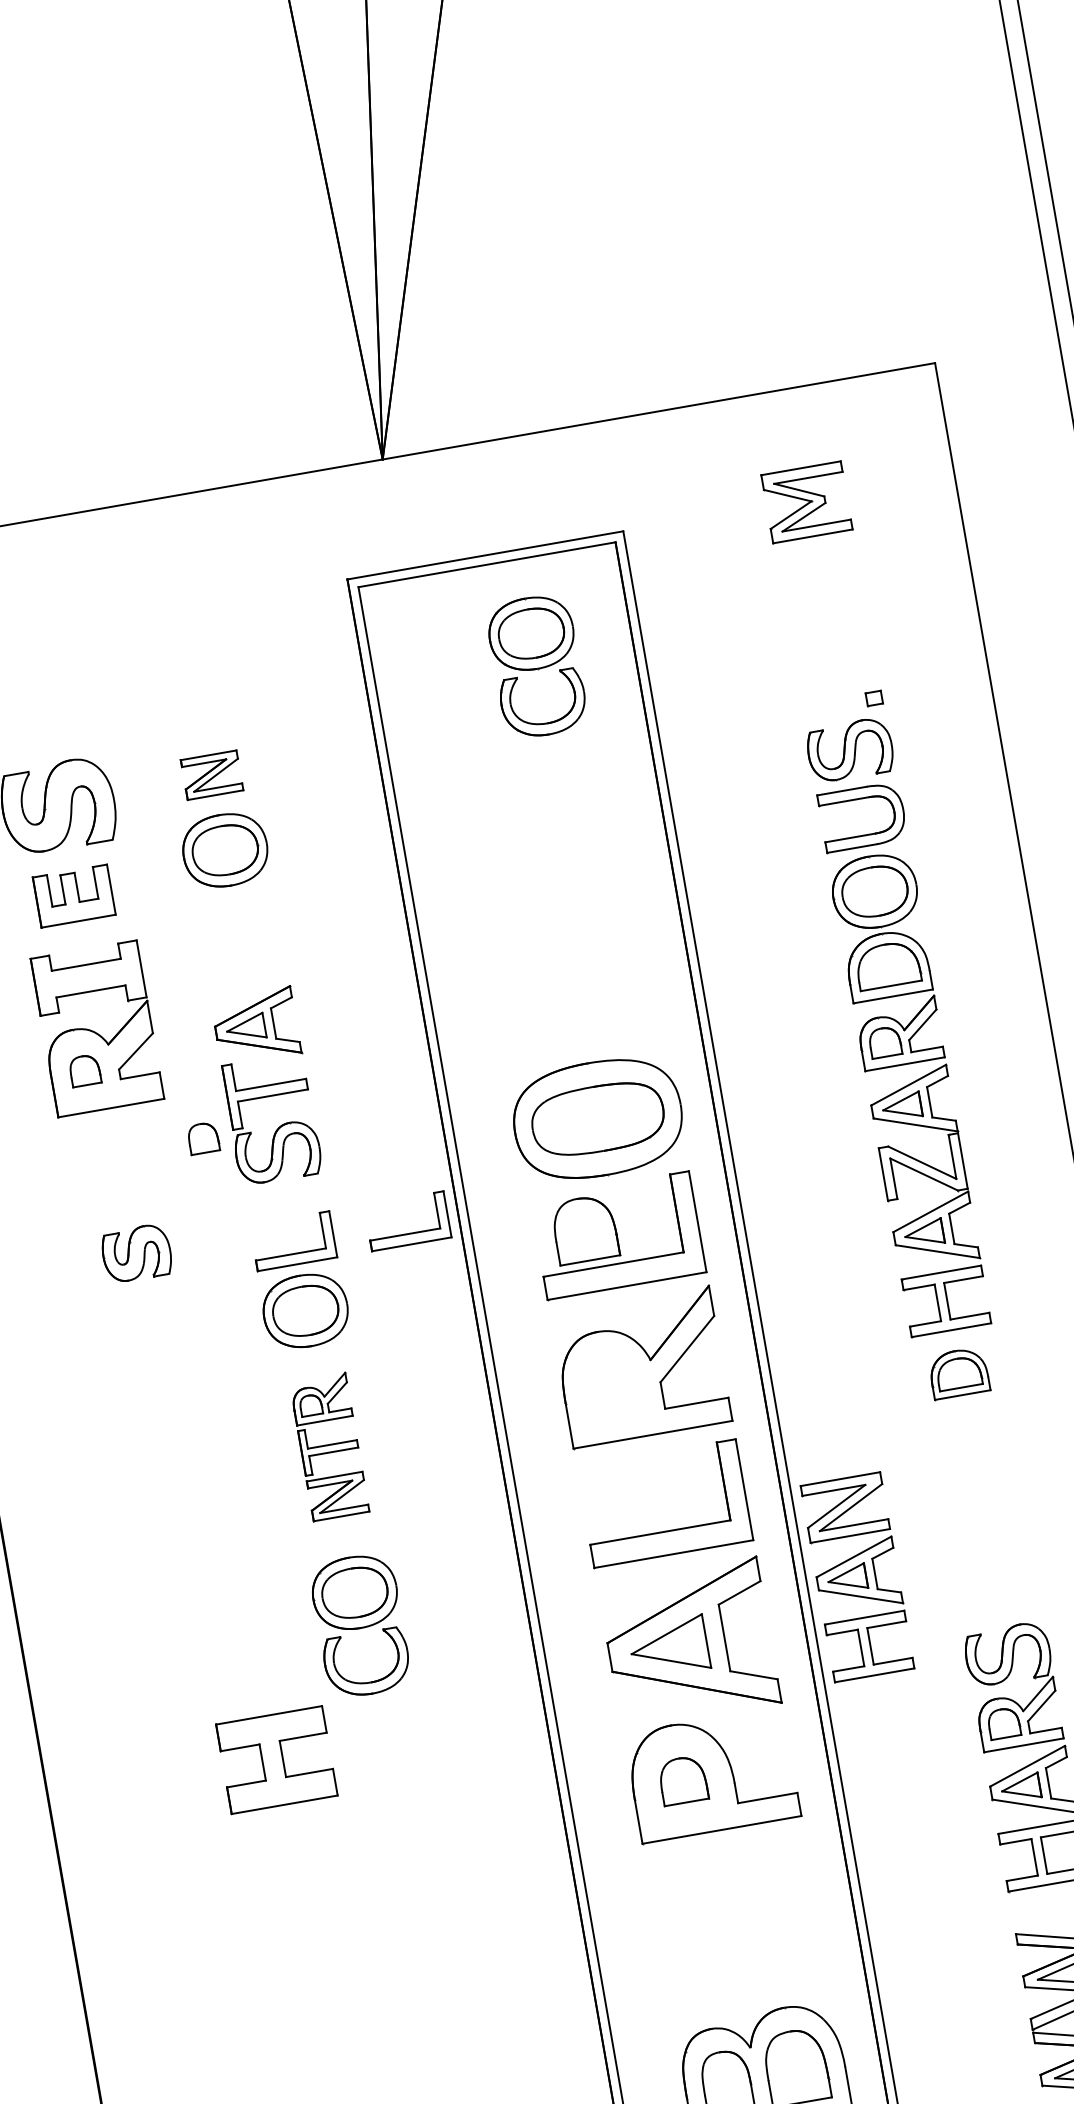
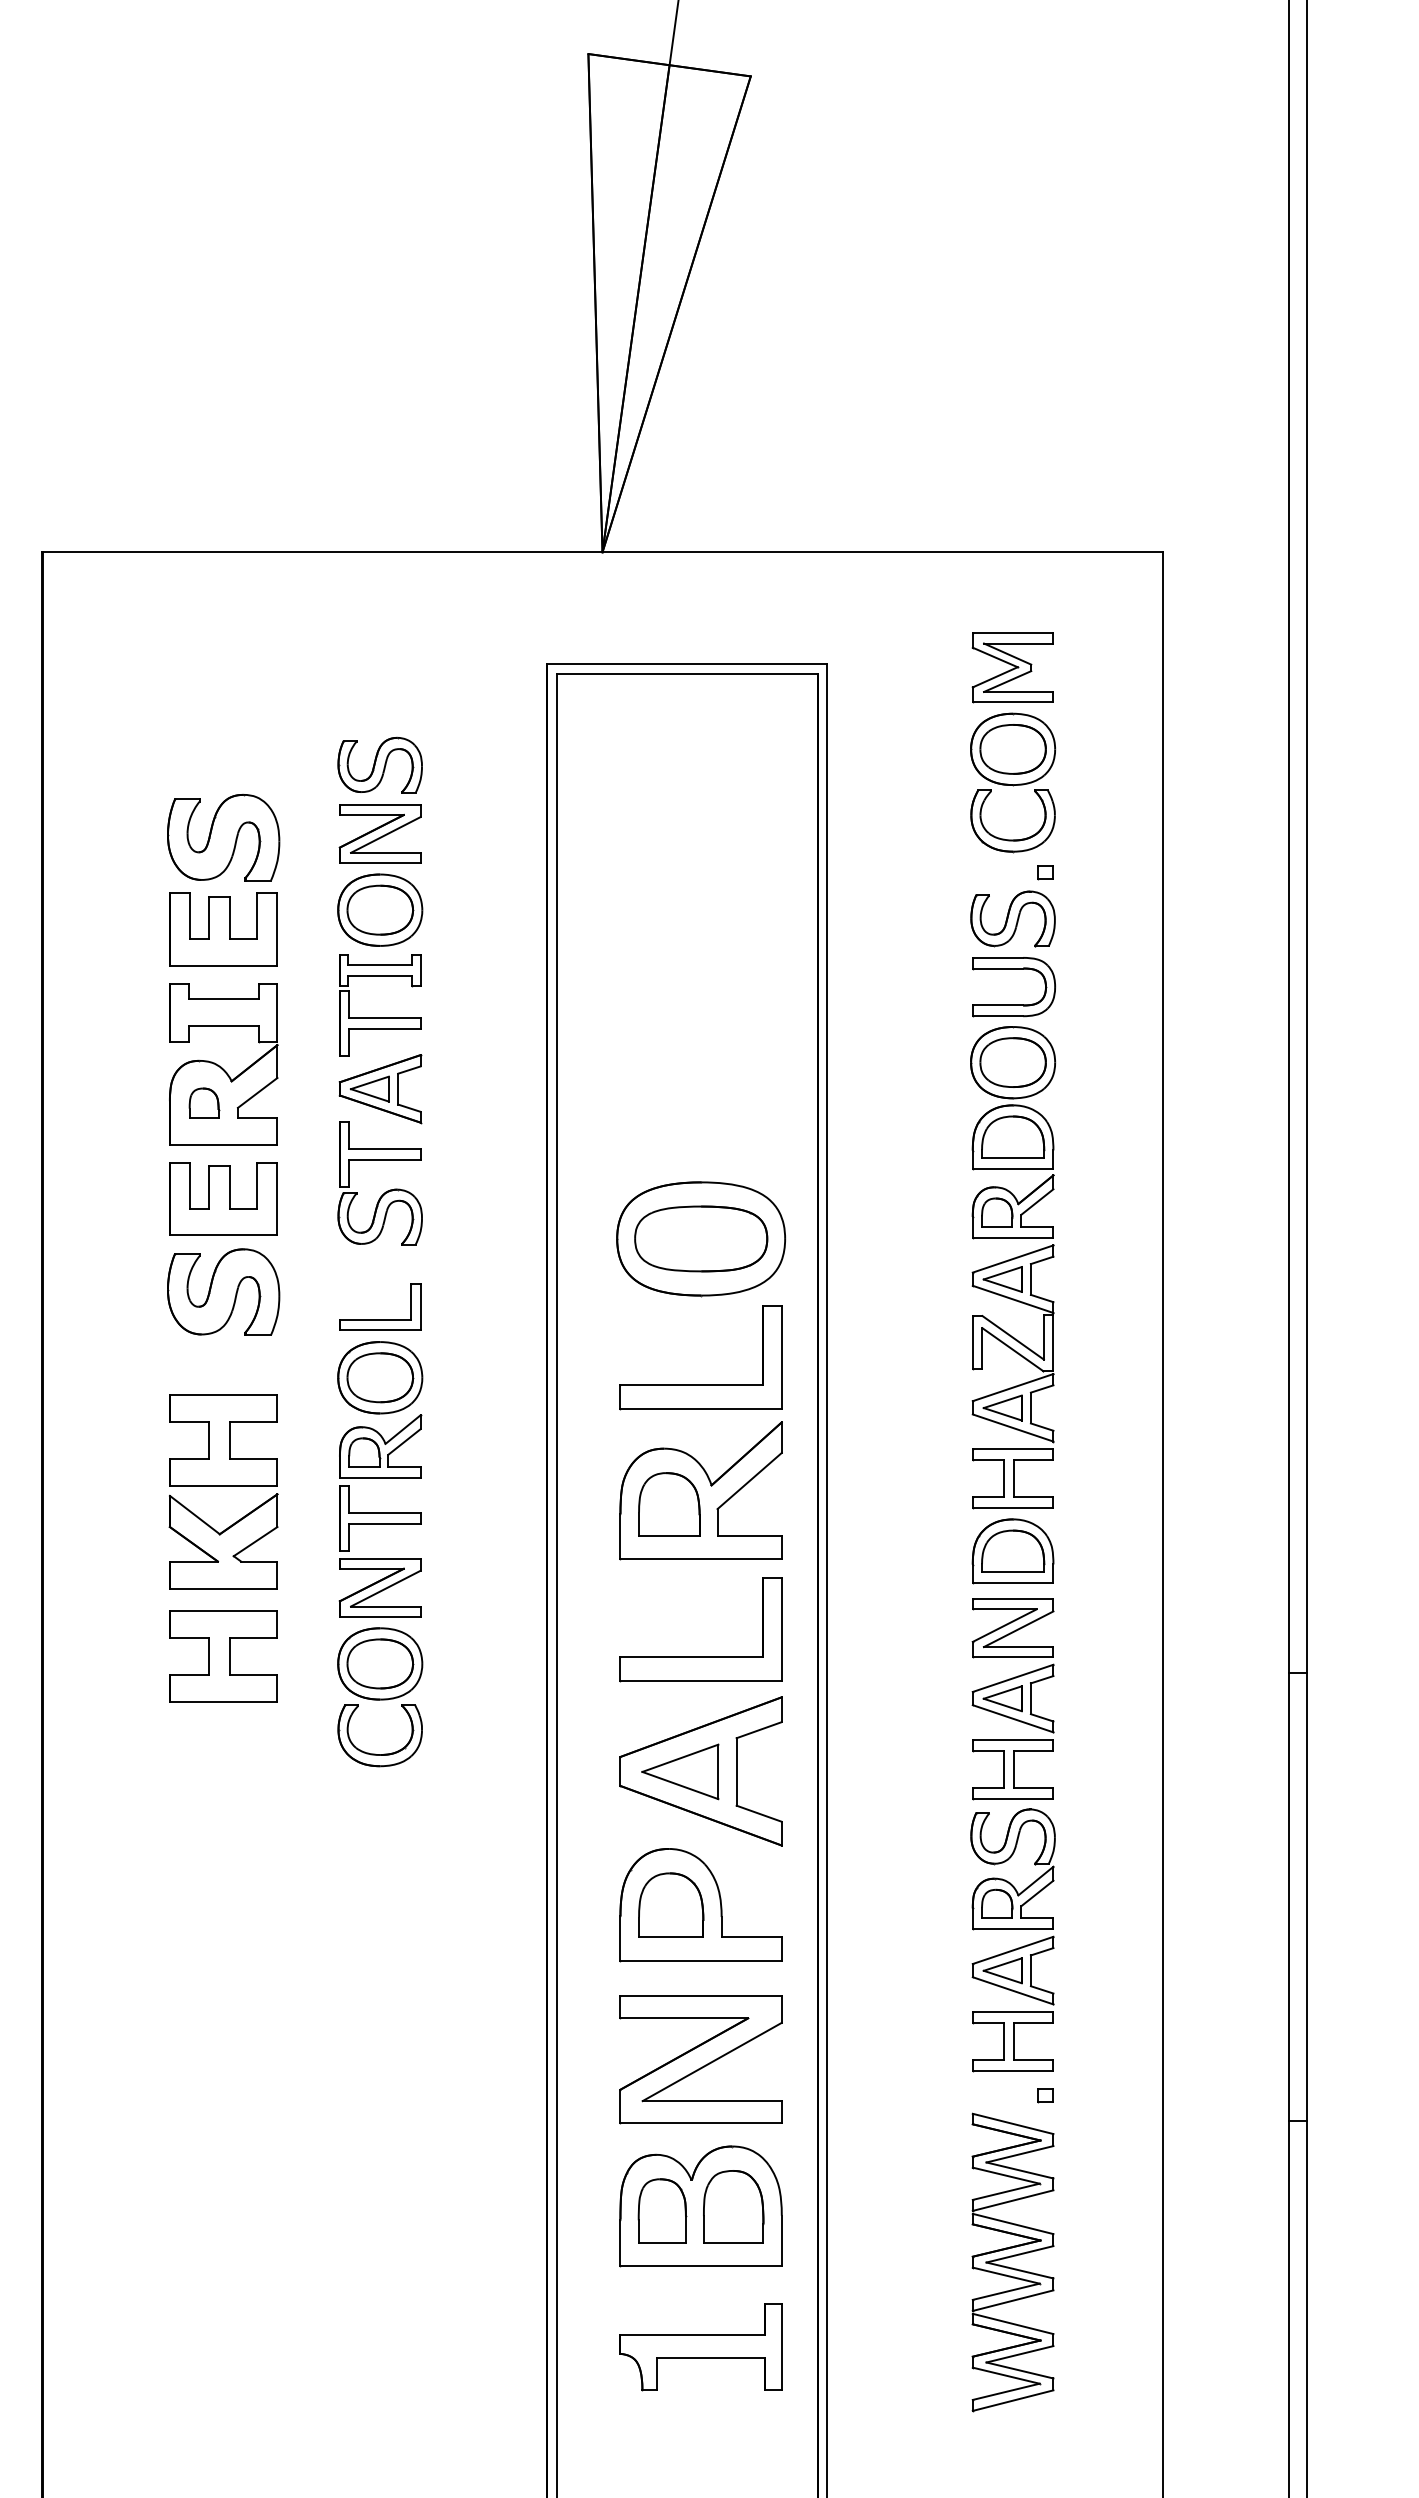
part: (536, 666) -> (1012, 782), moved
part: (199, 706) -> (379, 764), added
part: (211, 774) -> (379, 833), size x1.43
part: (74, 896) -> (223, 929), size x1.43
part: (243, 955) -> (380, 1017), added
part: (203, 1137) -> (309, 1189), removed
part: (120, 1161) -> (223, 1198), added
part: (585, 1229) -> (669, 1504), moved
part: (410, 1233) -> (496, 1319), removed
part: (136, 1252) -> (223, 1291), size x1.67
part: (958, 1373) -> (1012, 1551), size x1.43
part: (329, 1446) -> (380, 1515), size x1.43
part: (170, 1449) -> (223, 1491), added
part: (857, 1577) -> (1012, 1699), moved
part: (276, 1760) -> (223, 1656), moved
part: (683, 1779) -> (671, 1904), size x1.43
part: (738, 1927) -> (700, 2059), added

